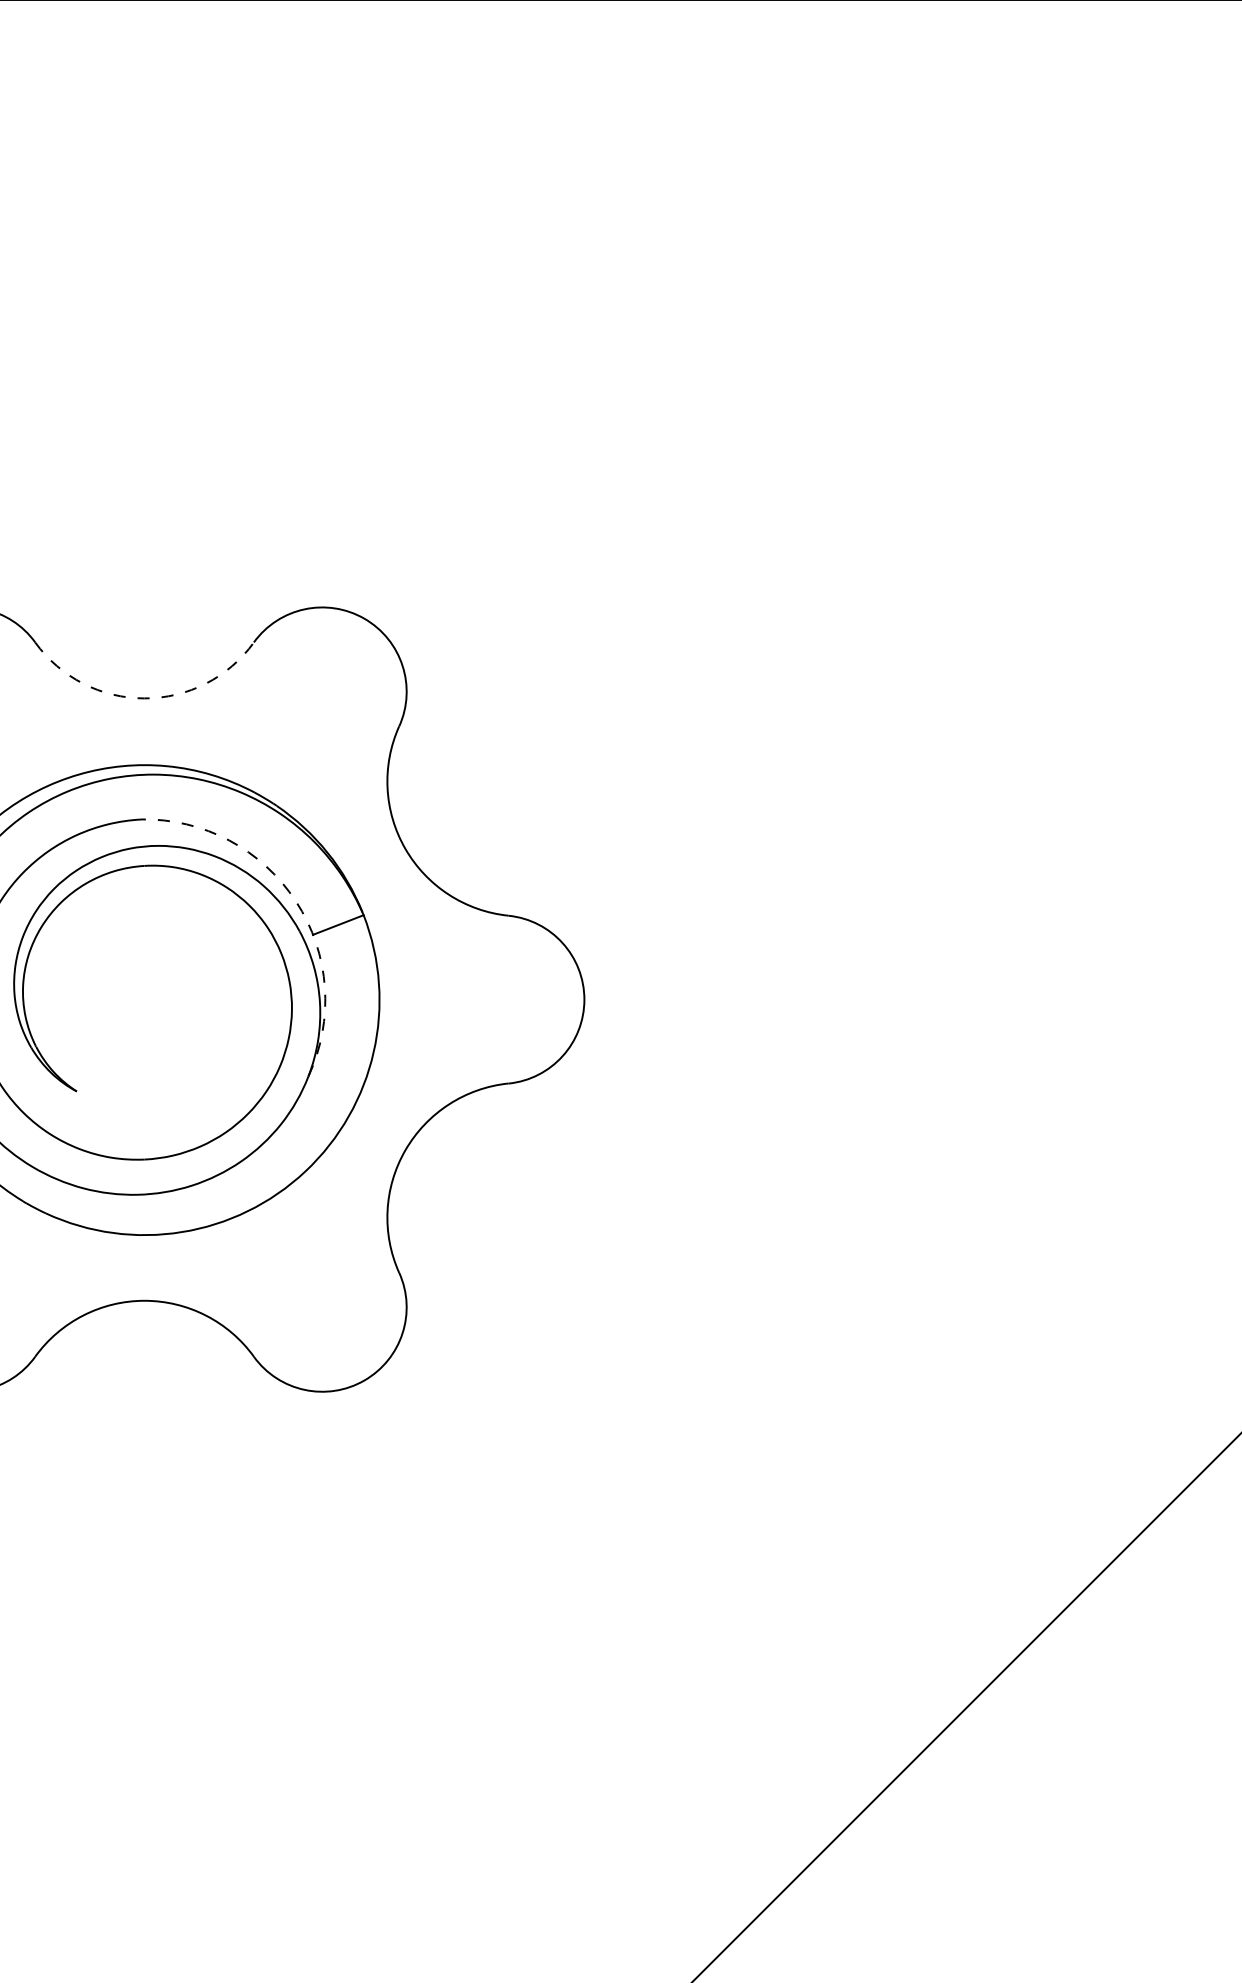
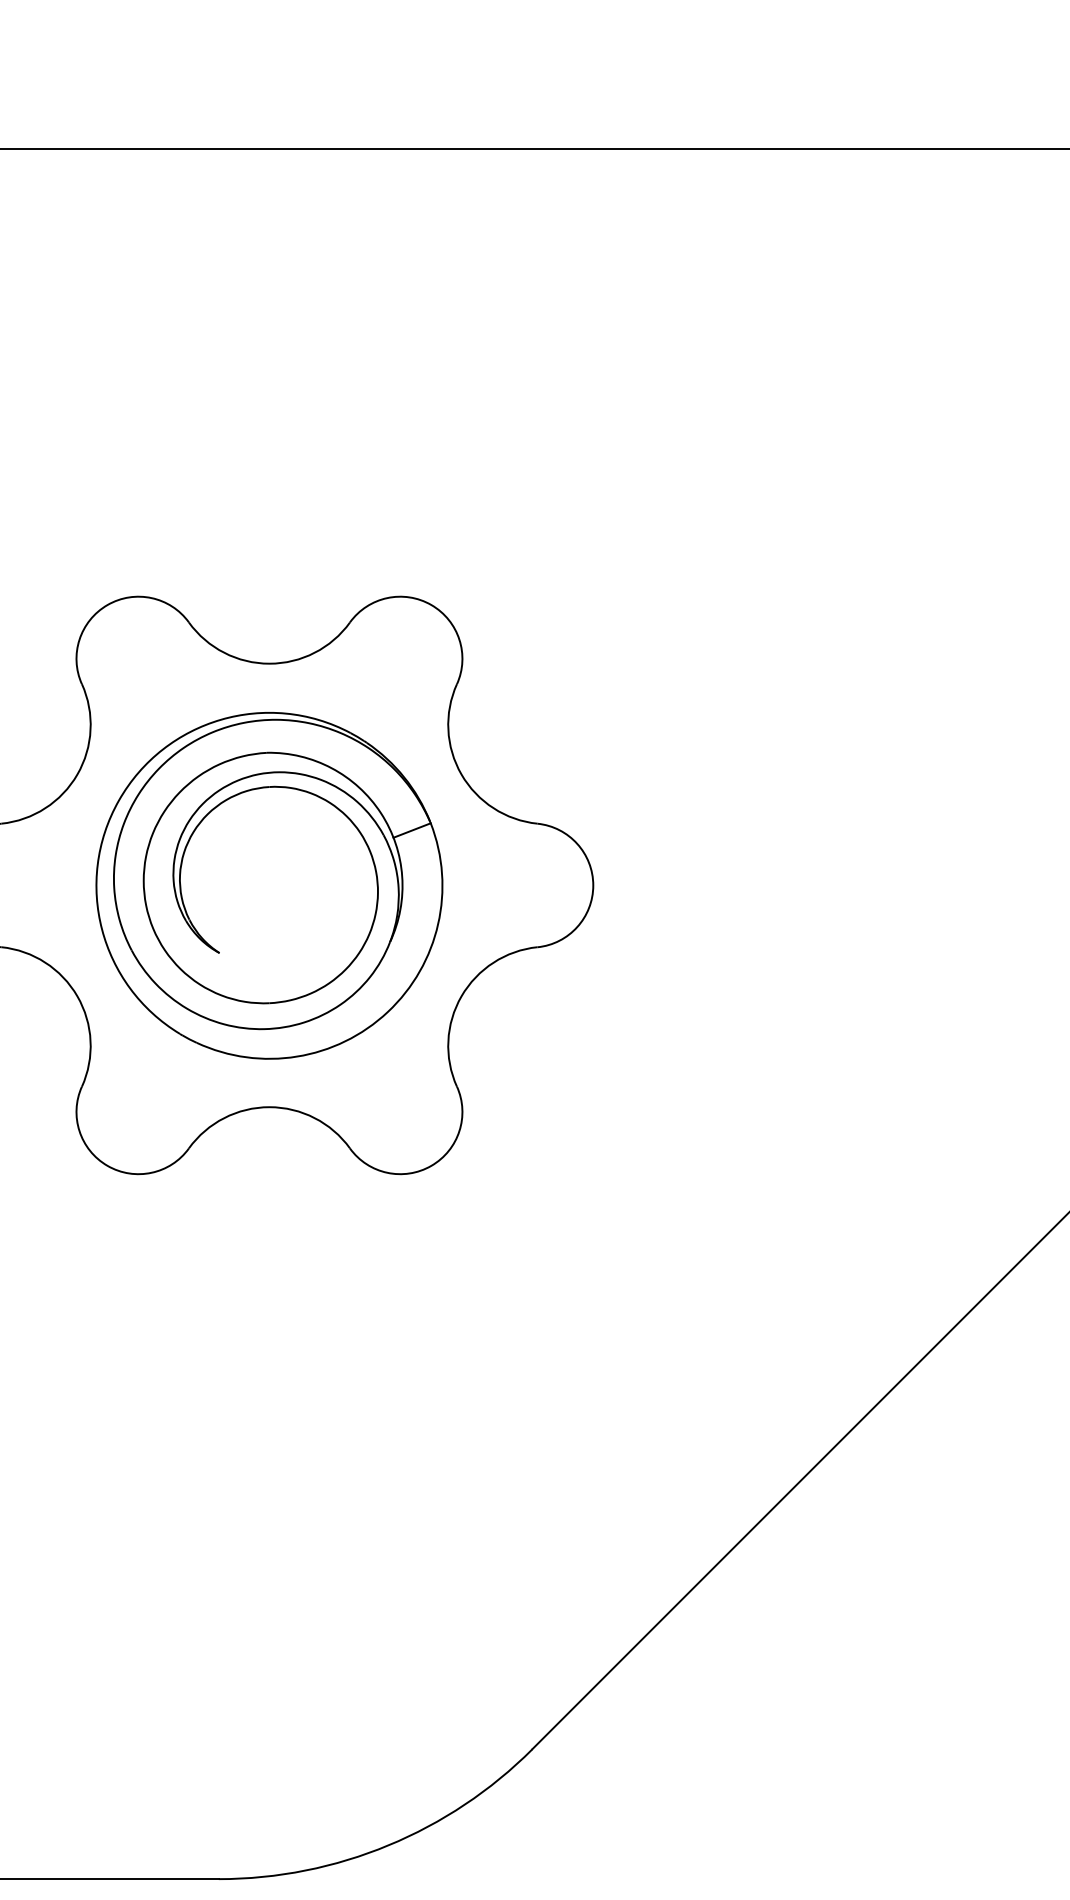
arc: (144, 698) -> (269, 663), dashed -> solid
arc: (296, 901) -> (381, 813), dashed -> solid

